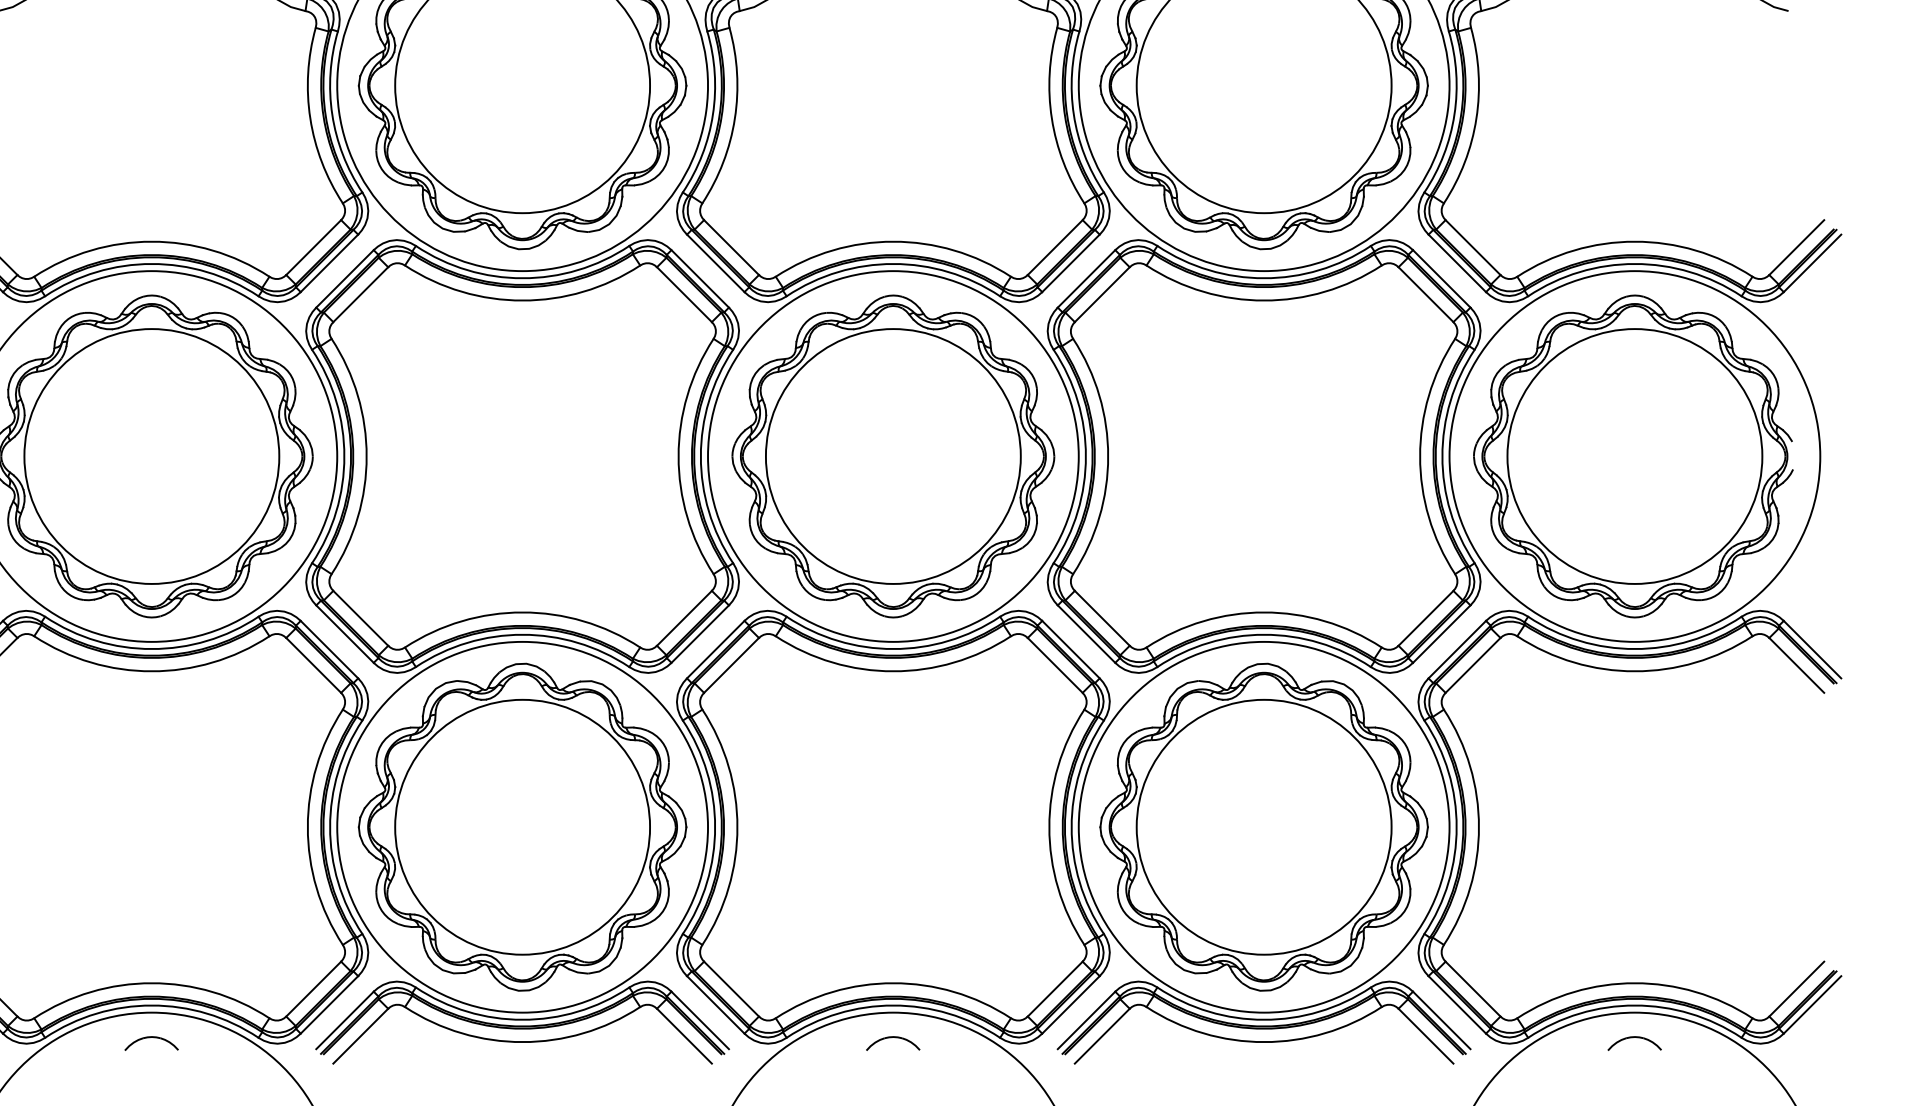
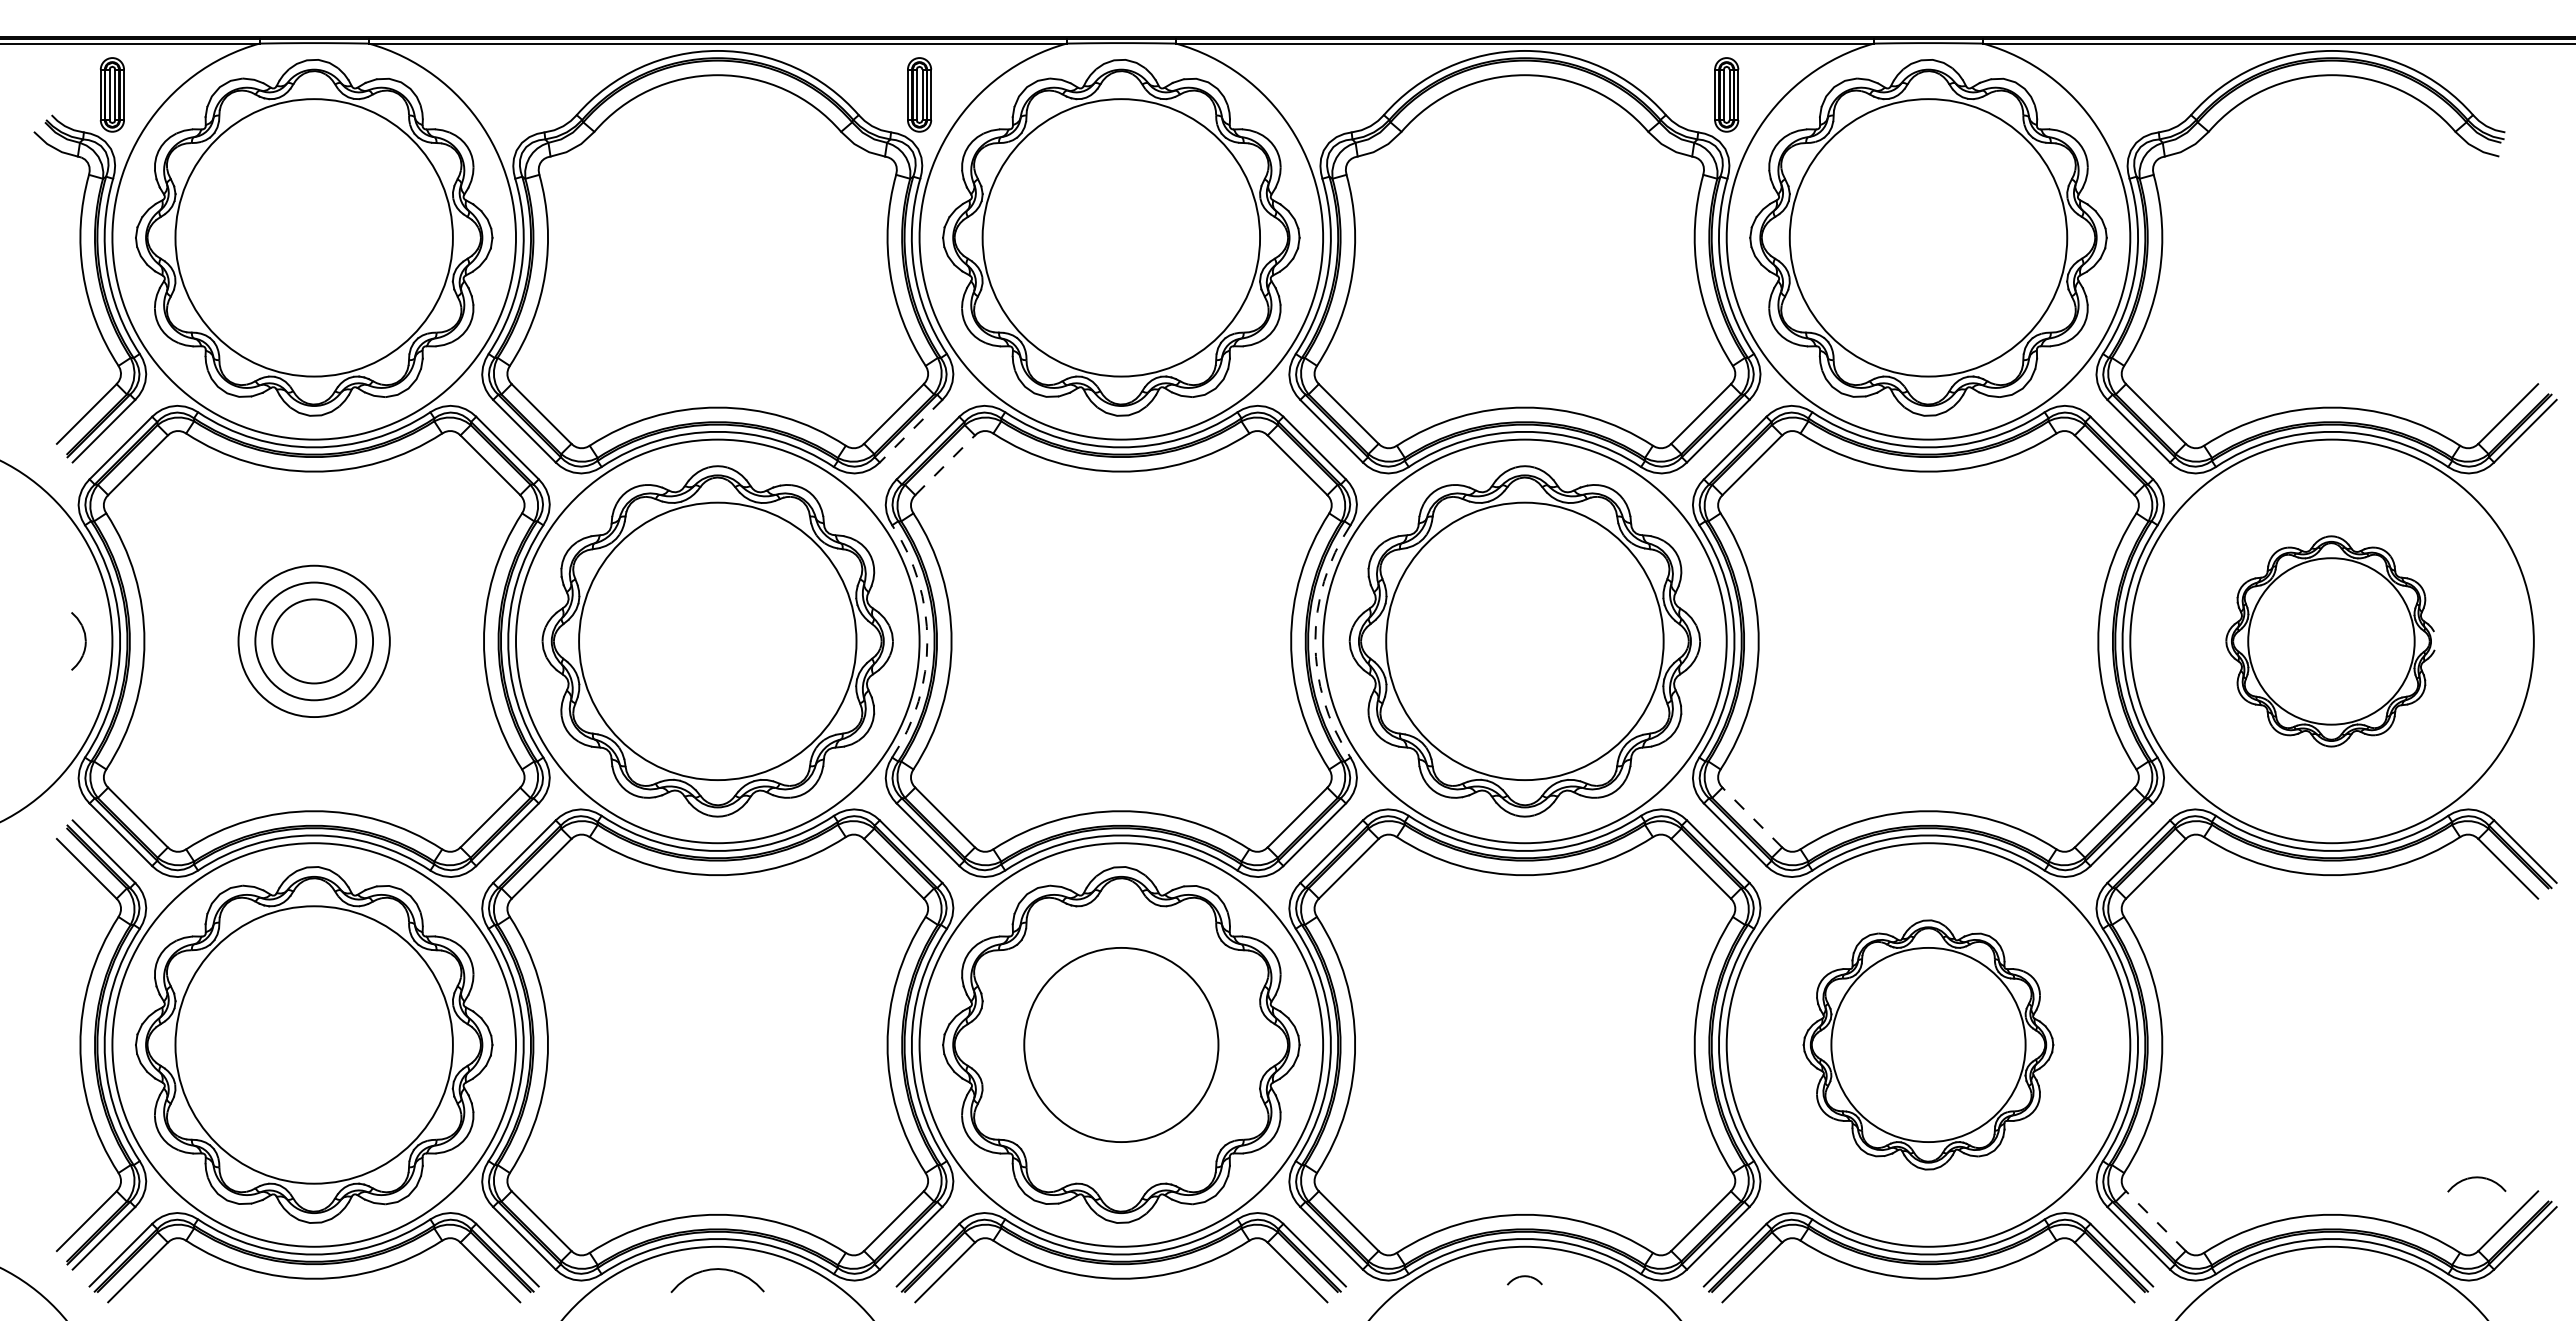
line: (328, 263) -> (910, 431), solid -> dashed
line: (361, 293) -> (945, 464), solid -> dashed
arc: (344, 456) -> (927, 641), solid -> dashed
arc: (700, 456) -> (1315, 641), solid -> dashed
part: (1633, 456) -> (2330, 641), size x0.6
line: (1101, 618) -> (1751, 817), solid -> dashed
circle: (522, 826) -> (1121, 1044), size x0.7
part: (1264, 826) -> (1928, 1044), size x0.7
line: (1472, 988) -> (2155, 1220), solid -> dashed
part: (151, 1043) -> (717, 1280), size x1.6
part: (892, 1043) -> (1524, 1280), size x0.6
part: (1634, 1043) -> (2476, 1184), moved

